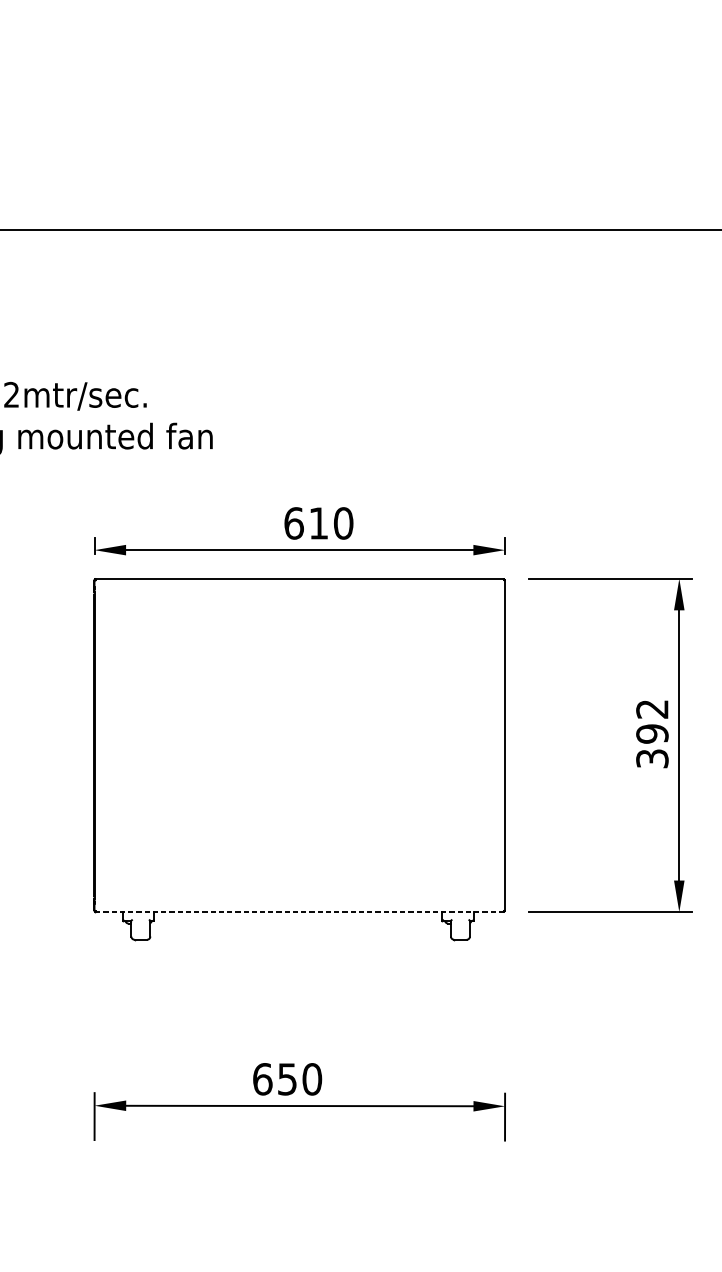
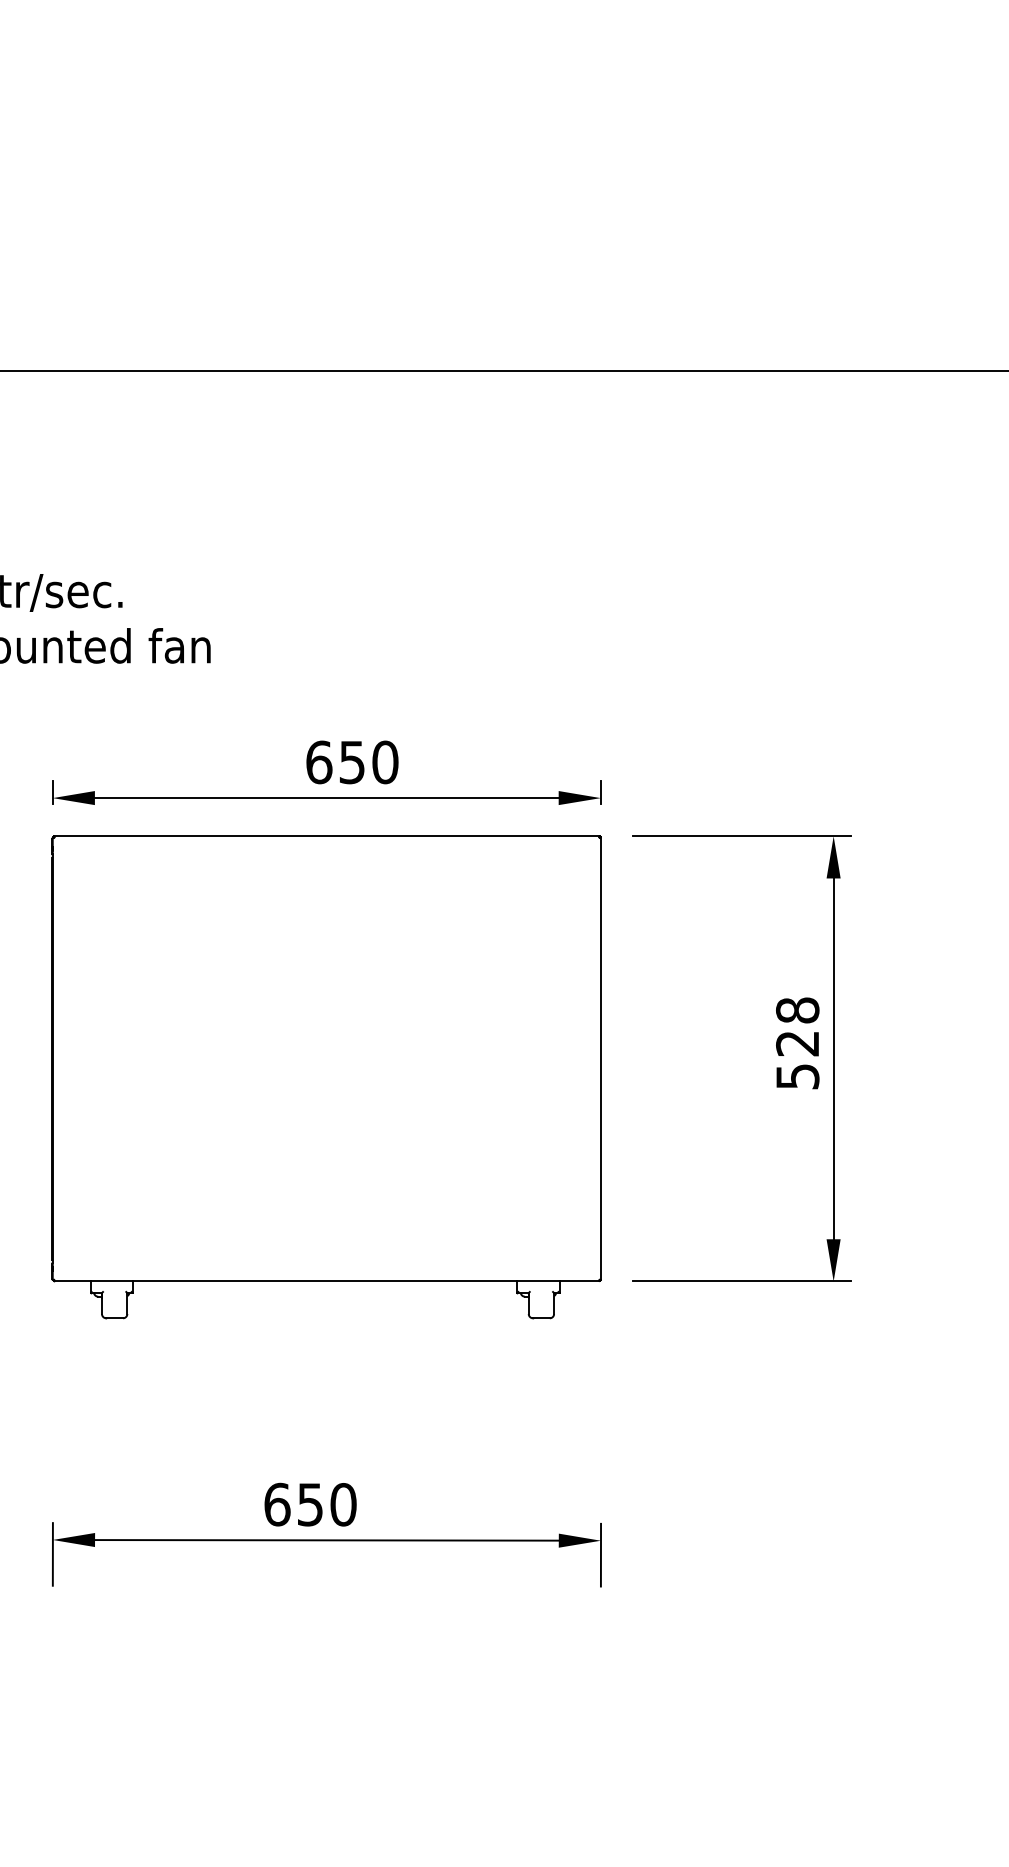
text: (318, 523) -> (351, 762), 610 -> 650
text: (652, 733) -> (797, 1042), 392 -> 528
line: (299, 912) -> (326, 1281), dashed -> solid

